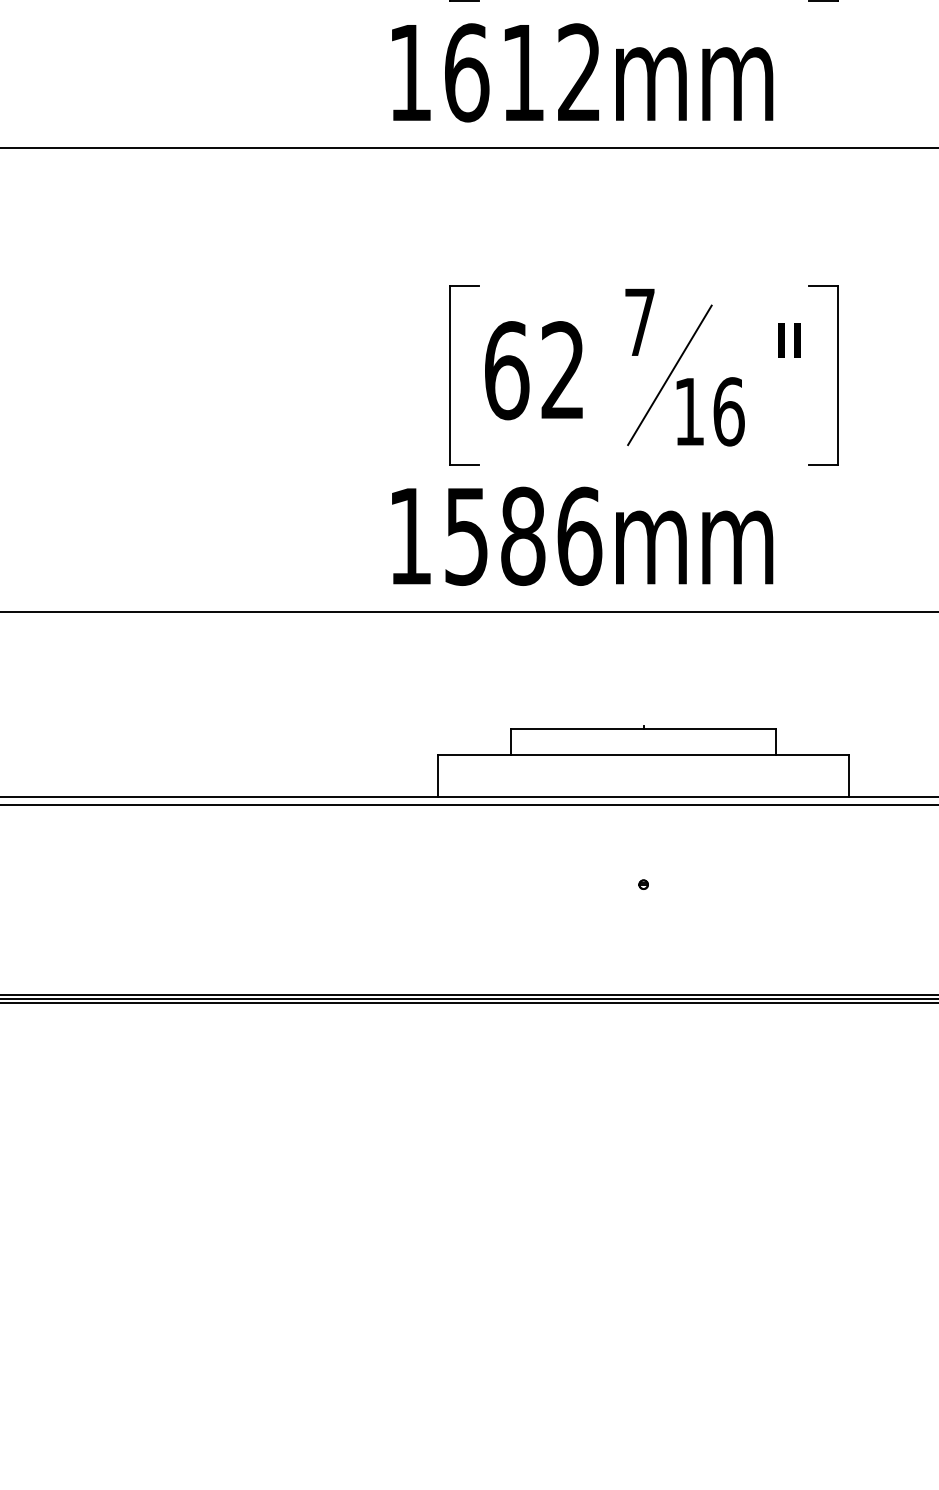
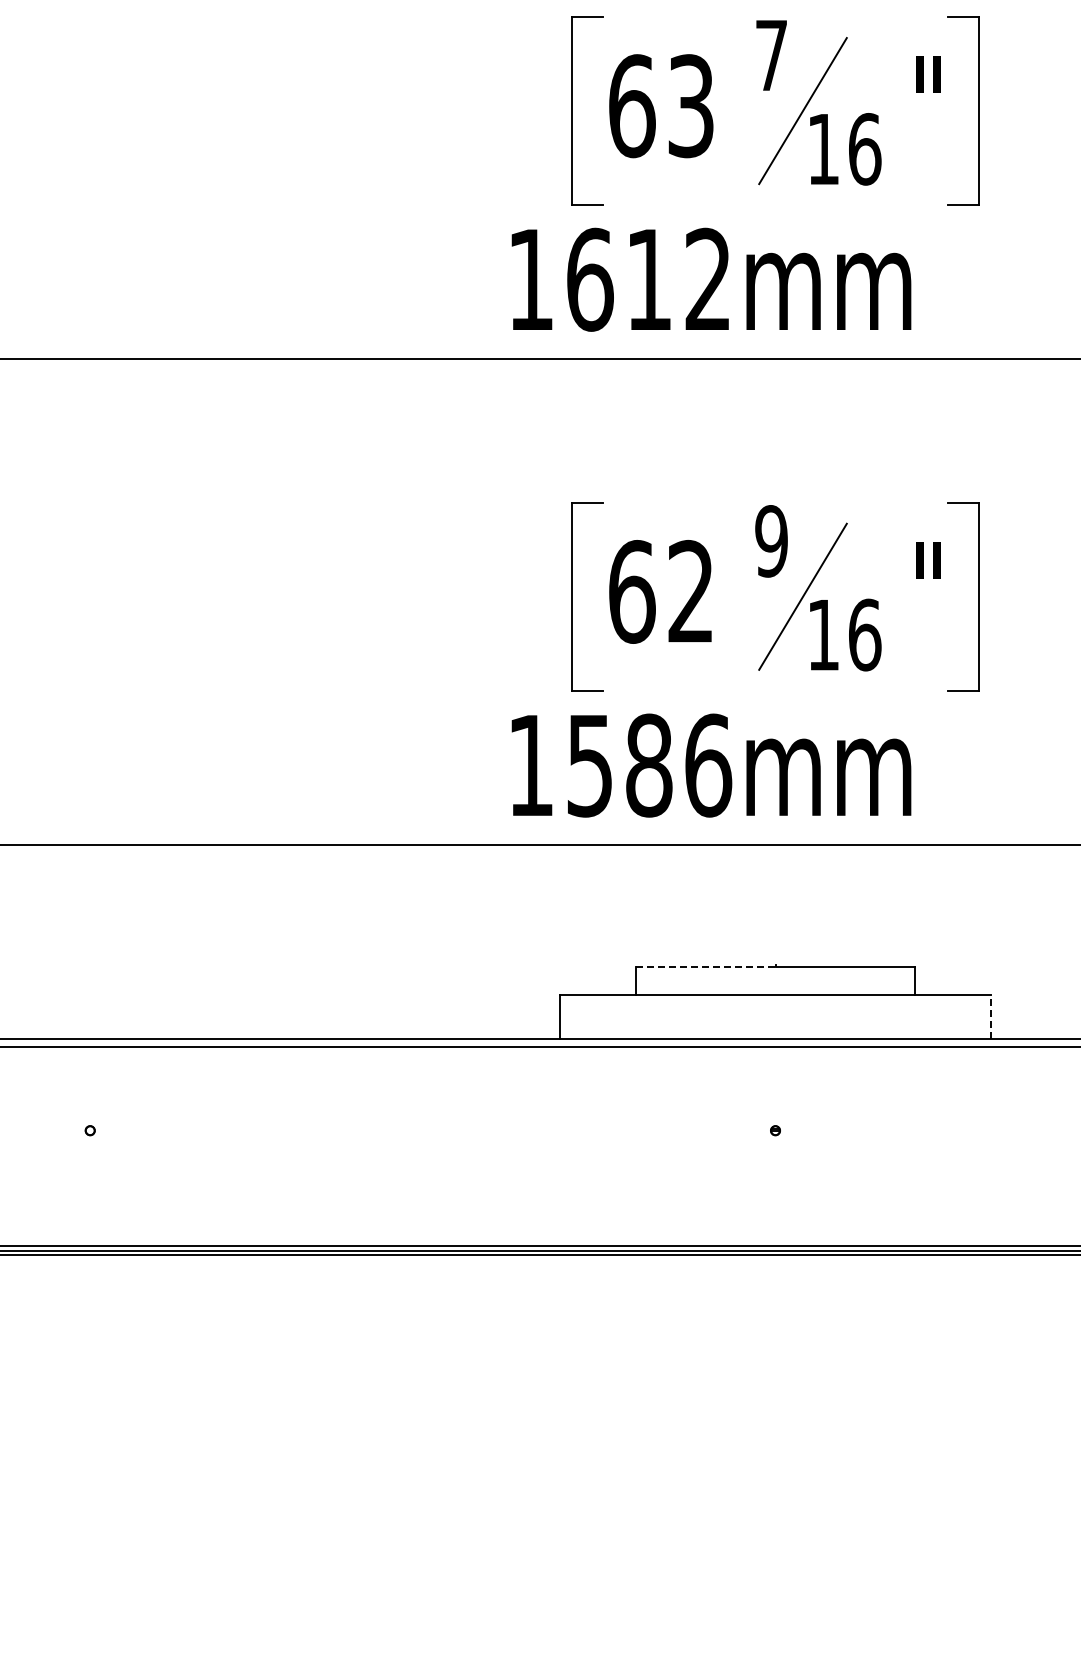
text: (639, 322) -> (771, 541), 7 -> 9
line: (576, 728) -> (705, 967), solid -> dashed
line: (848, 775) -> (990, 1016), solid -> dashed

